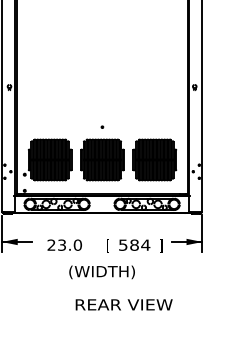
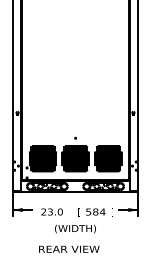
text: (124, 303) -> (69, 248), moved

